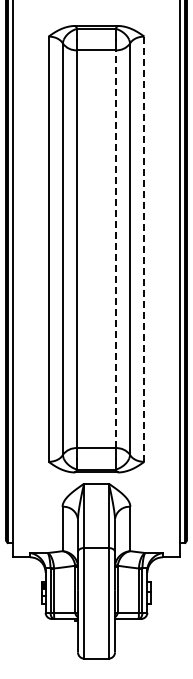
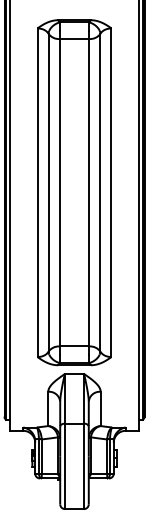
line: (115, 249) -> (89, 192), dashed -> solid
line: (144, 249) -> (111, 192), dashed -> solid

